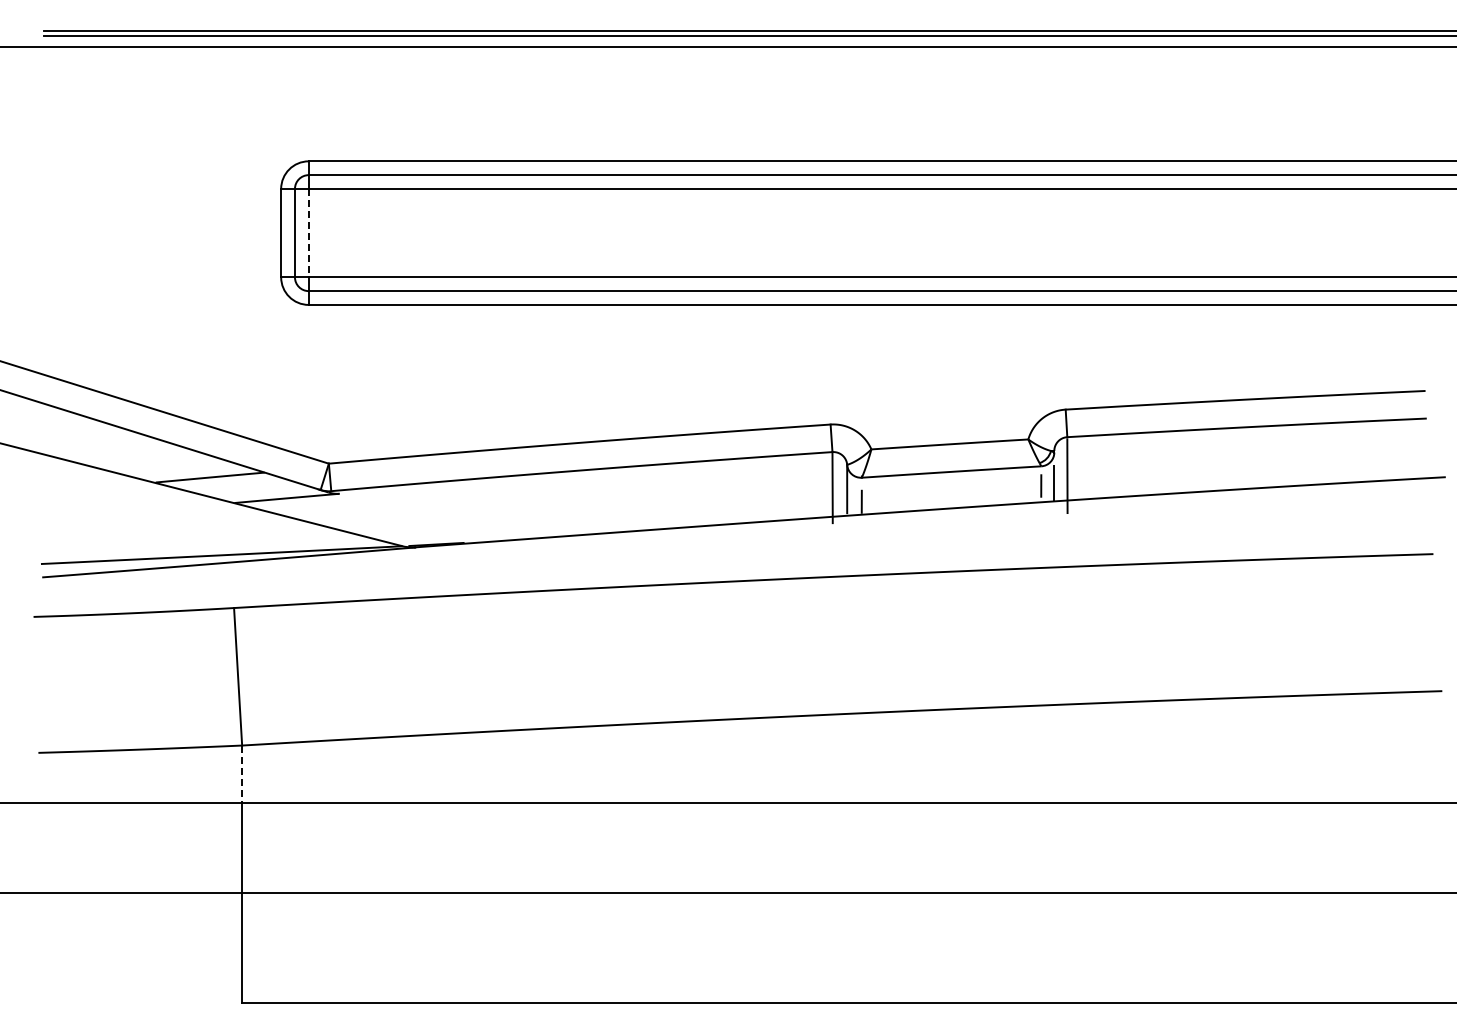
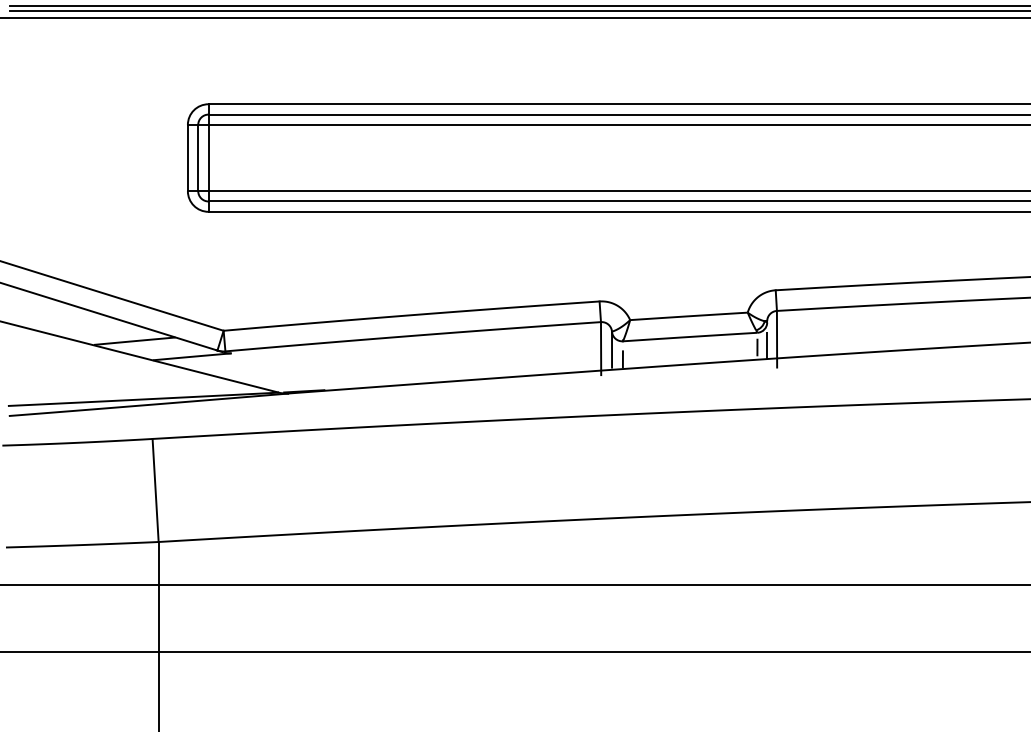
line: (308, 233) -> (208, 158), dashed -> solid
line: (242, 774) -> (158, 563), dashed -> solid

